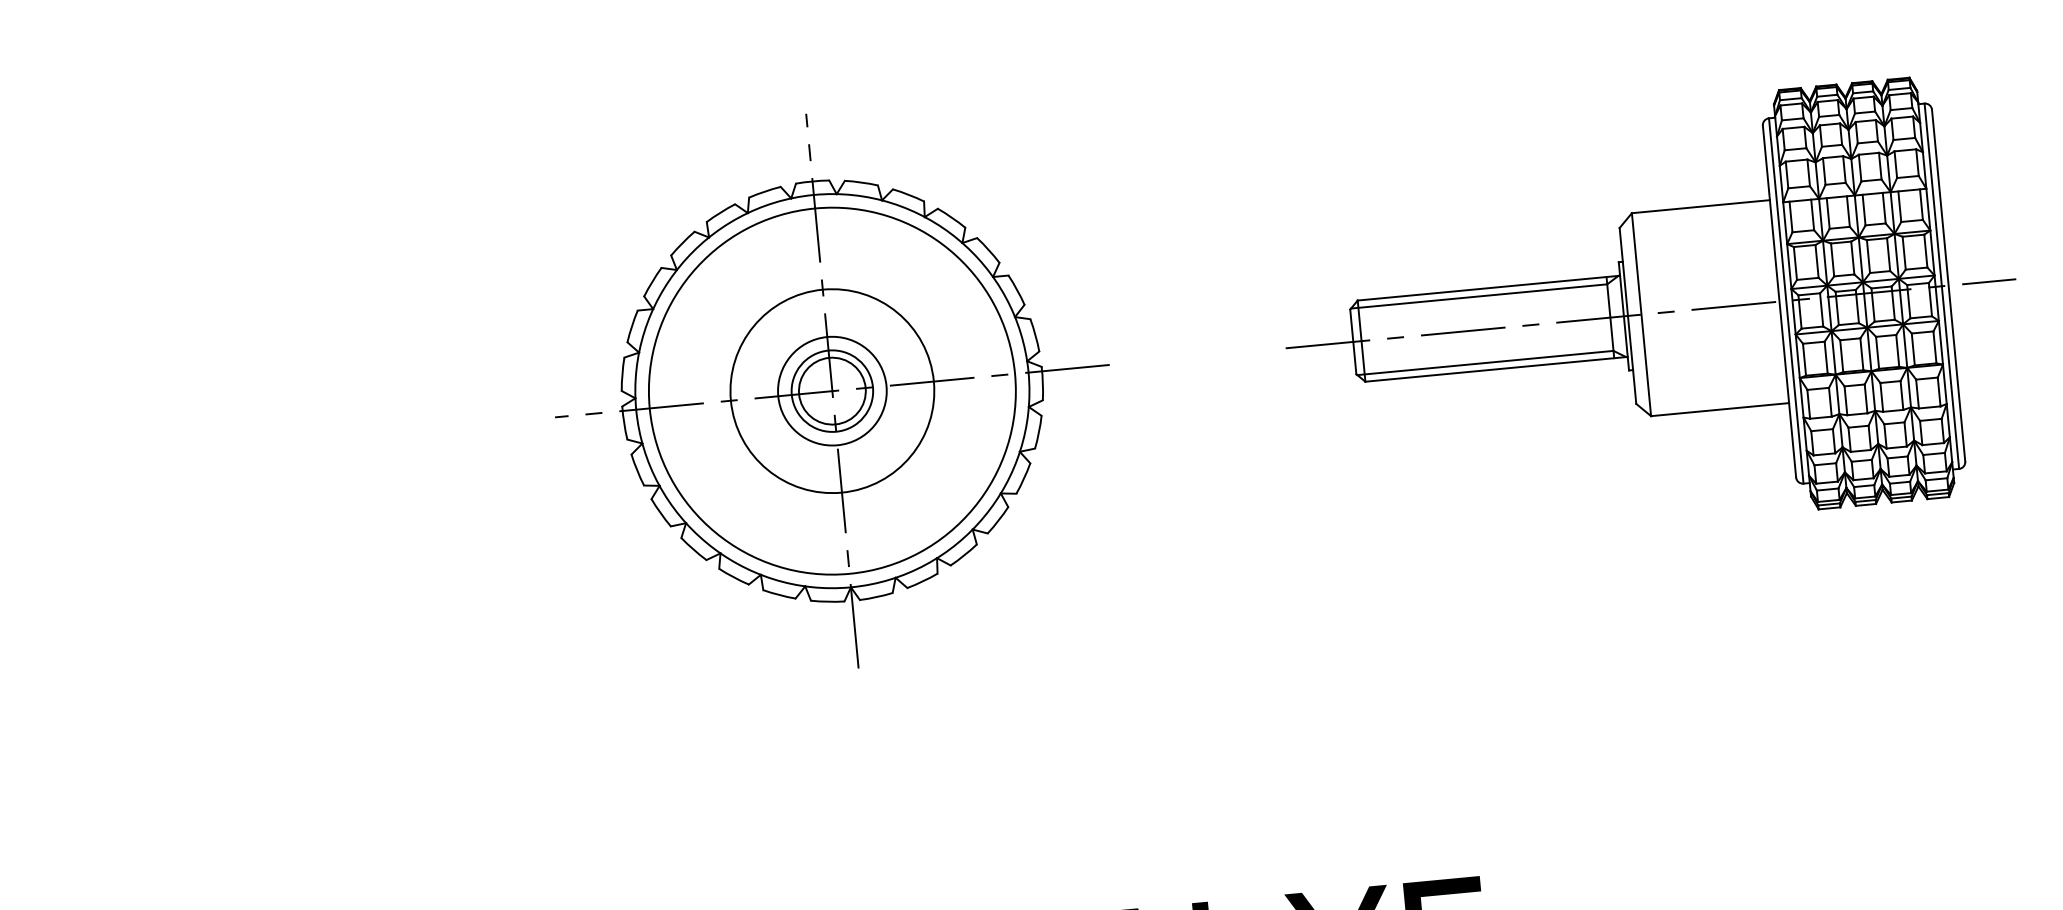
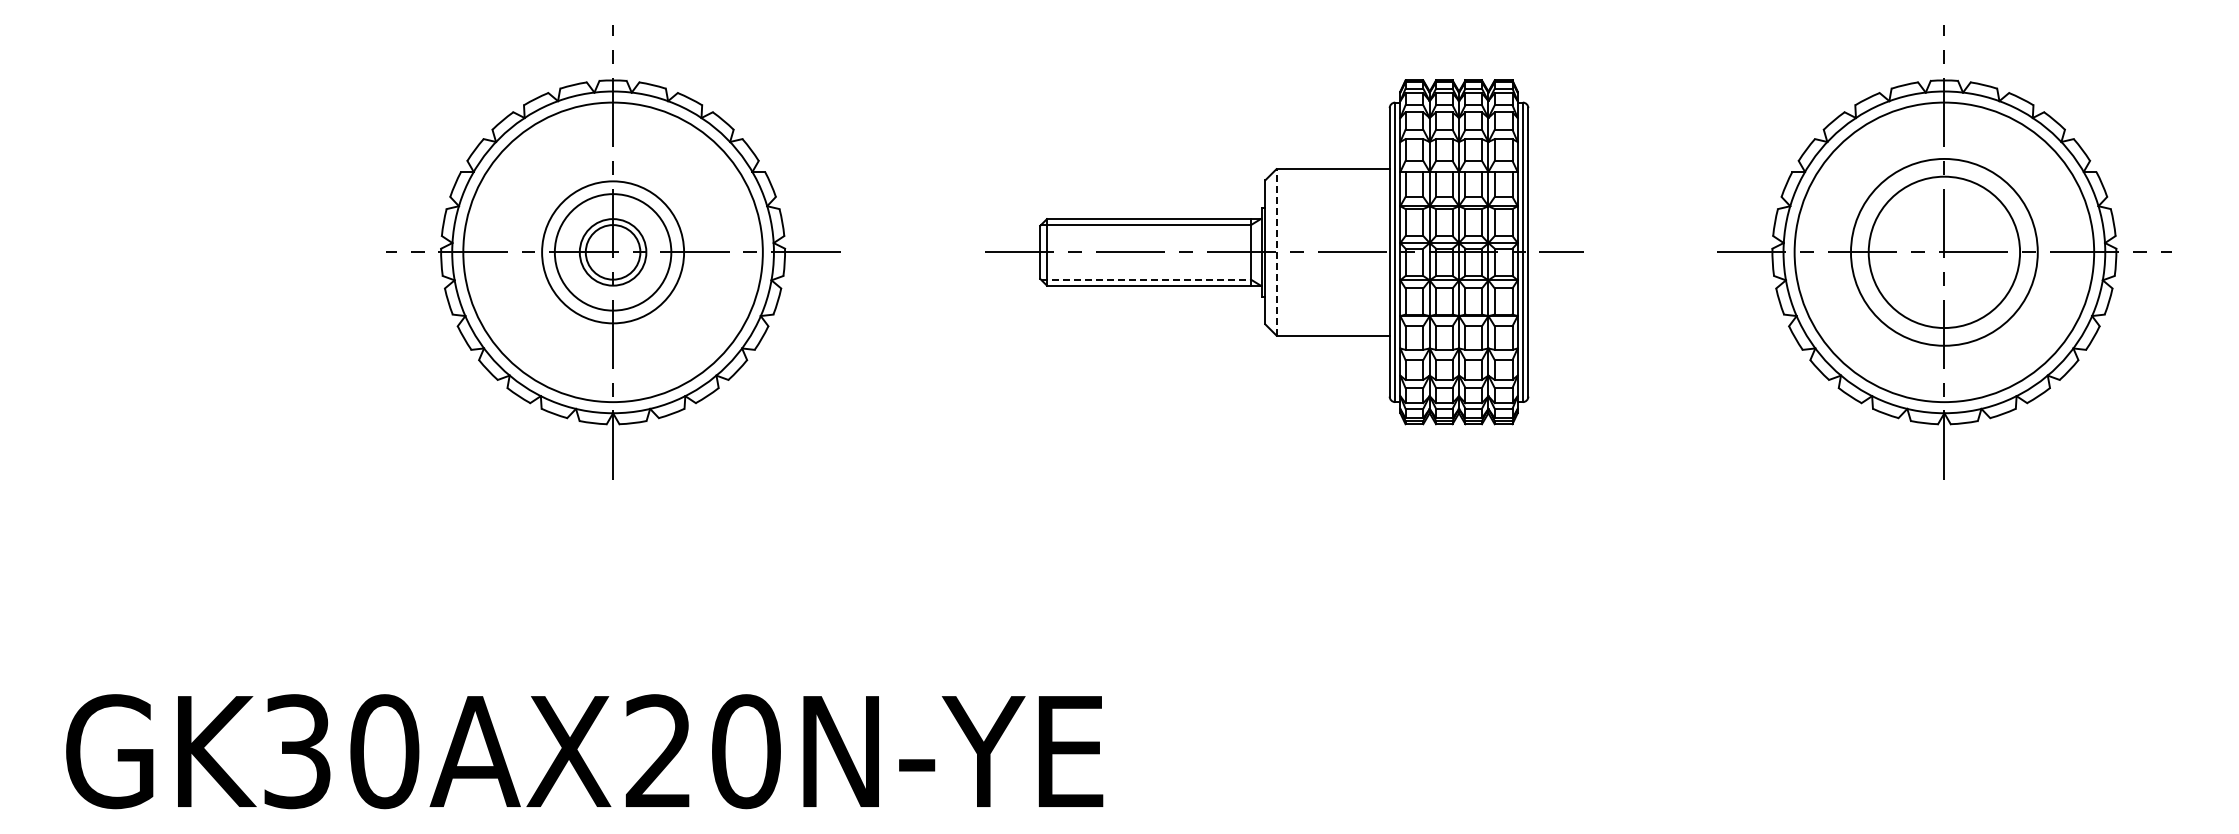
line: (1641, 313) -> (1276, 251), solid -> dashed
line: (1486, 362) -> (1146, 279), solid -> dashed
circle: (831, 391) -> (612, 252), size x0.7
circle: (831, 391) -> (612, 252), size x1.6

